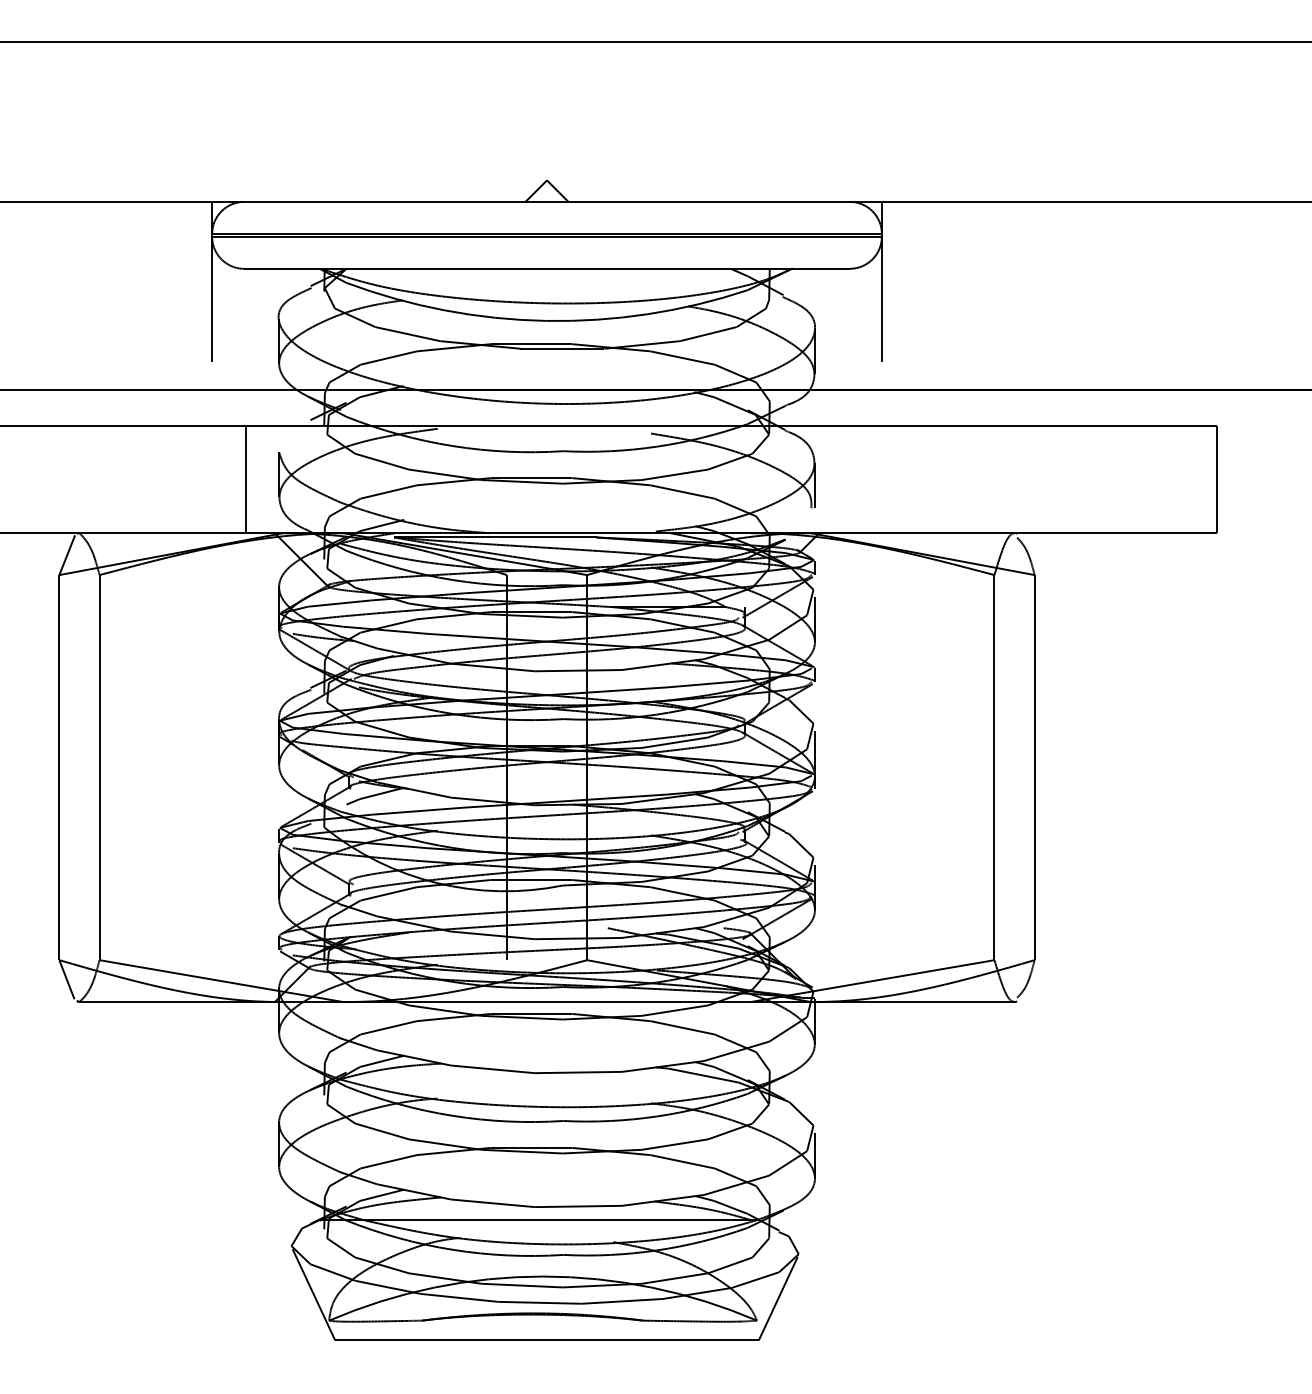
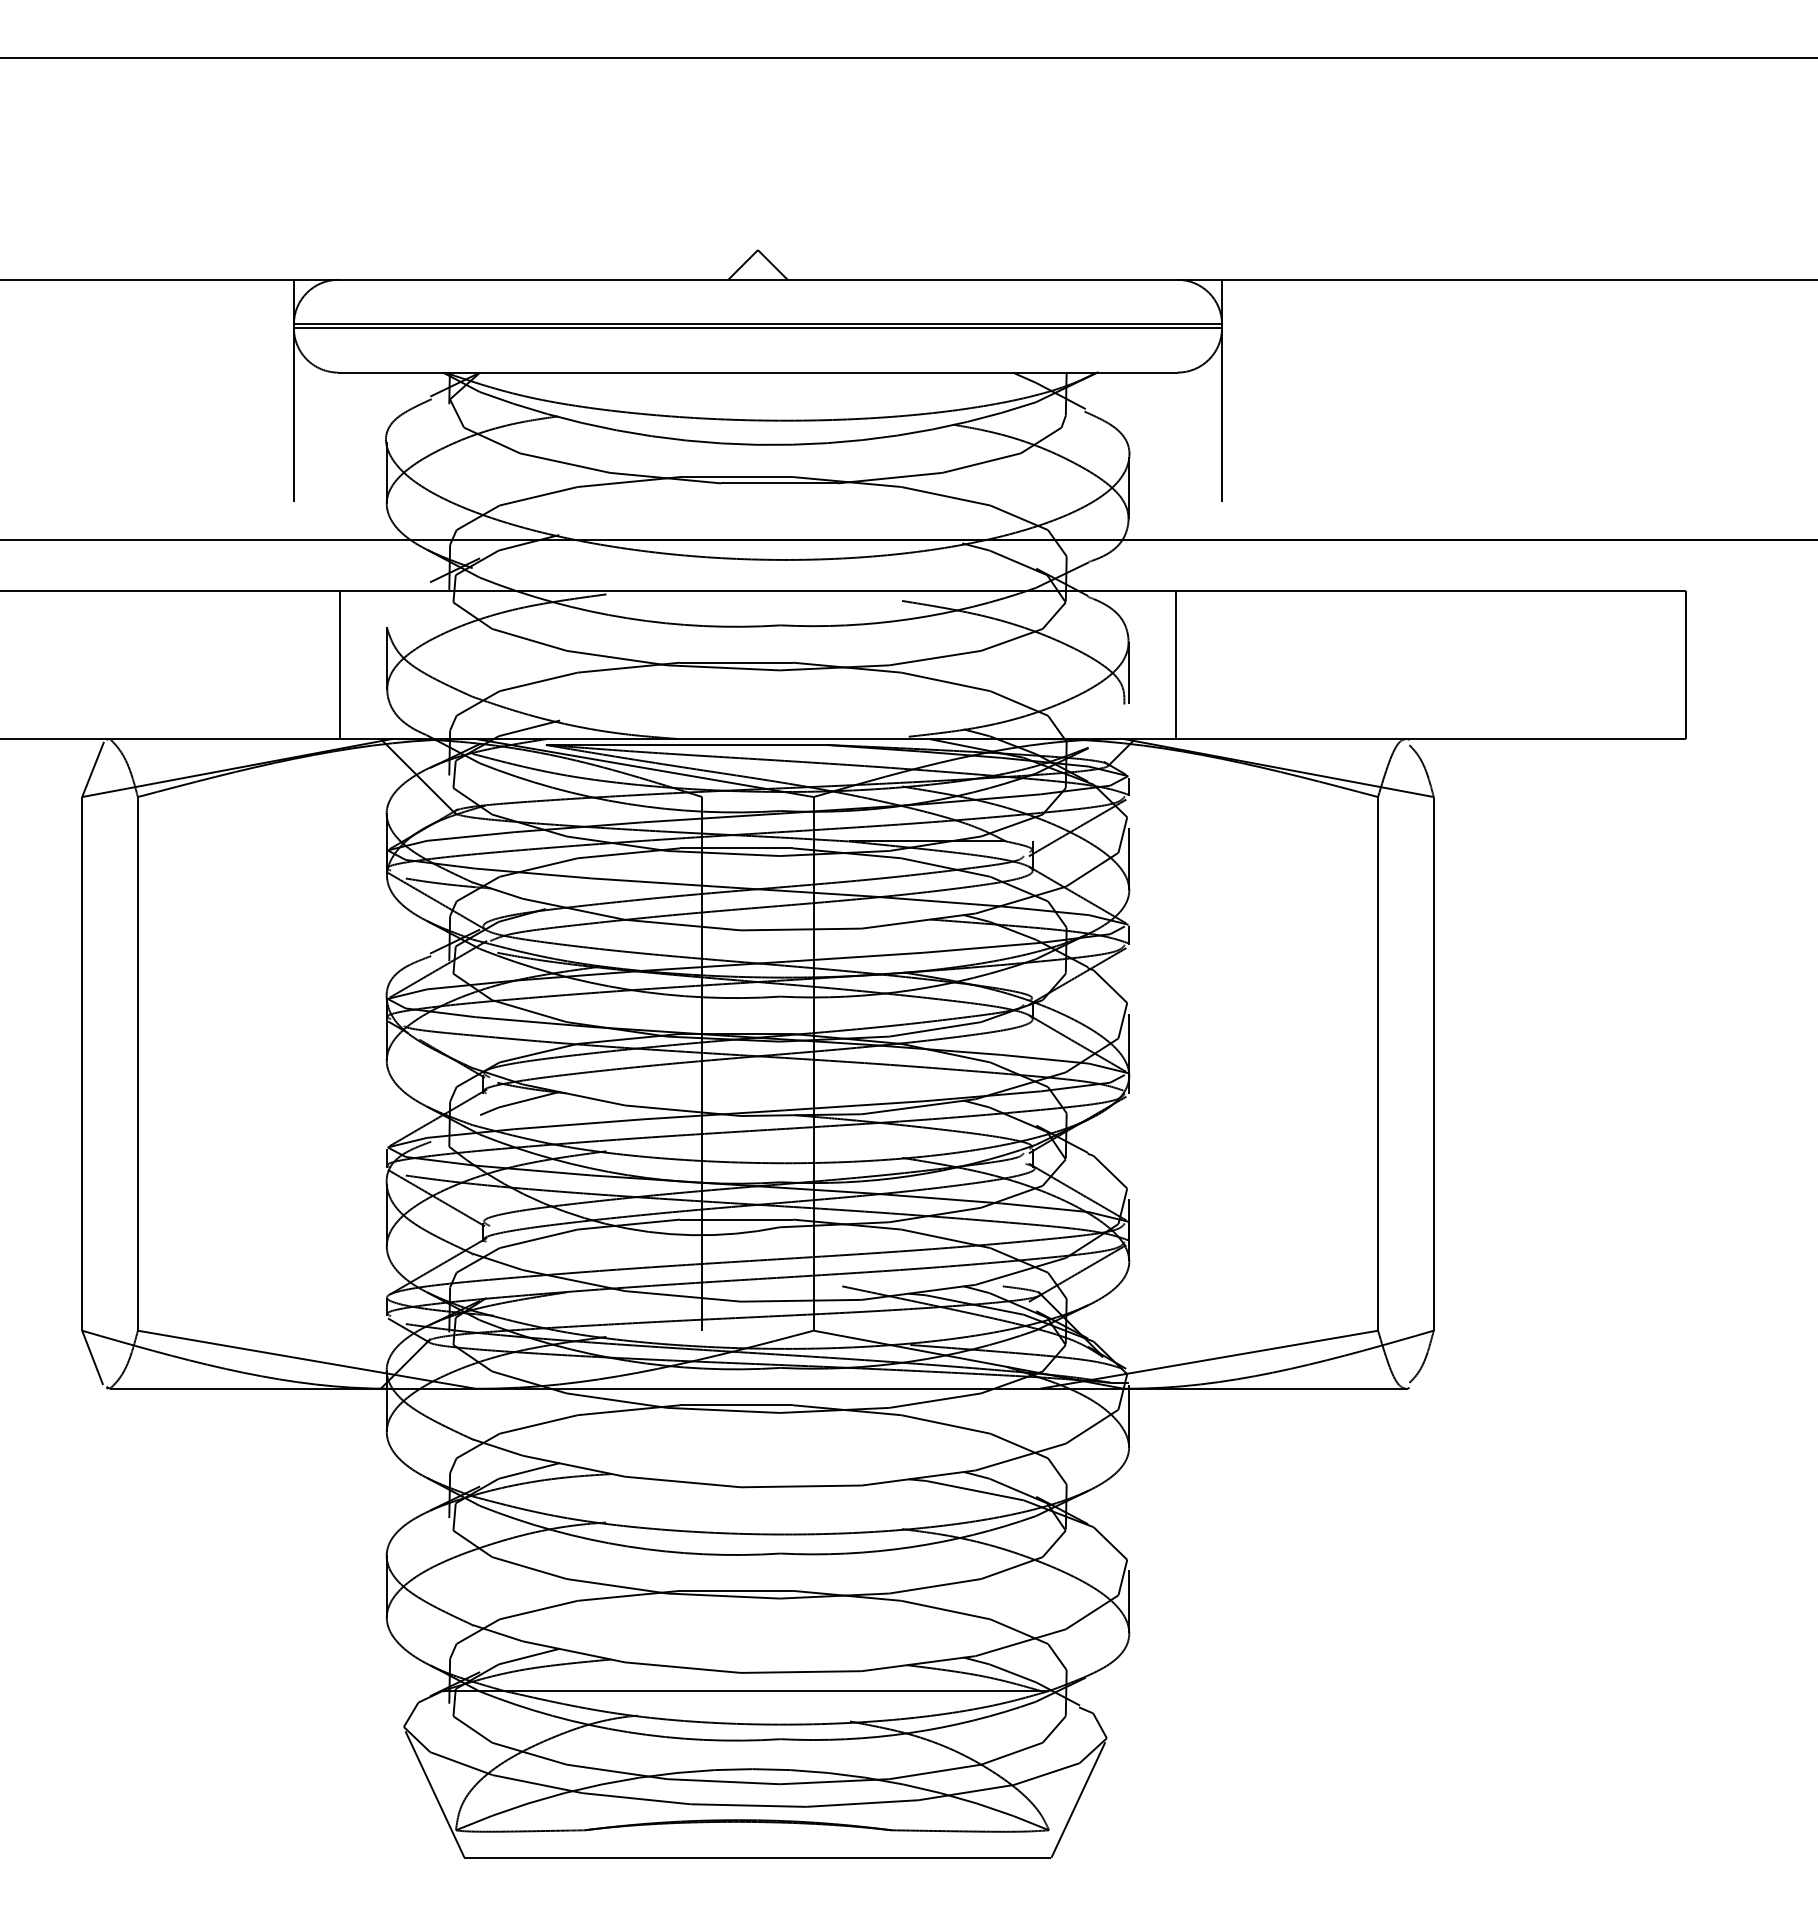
line: (848, 479) -> (1175, 664), added

